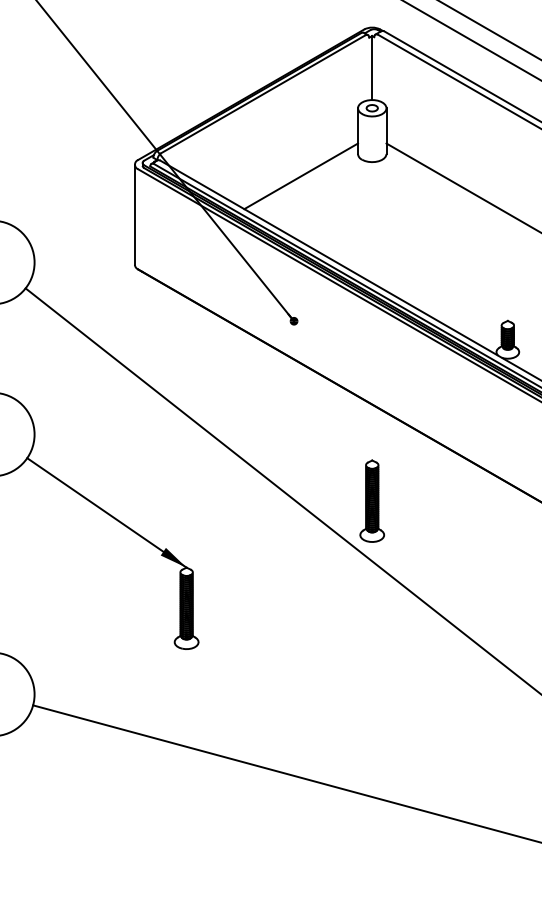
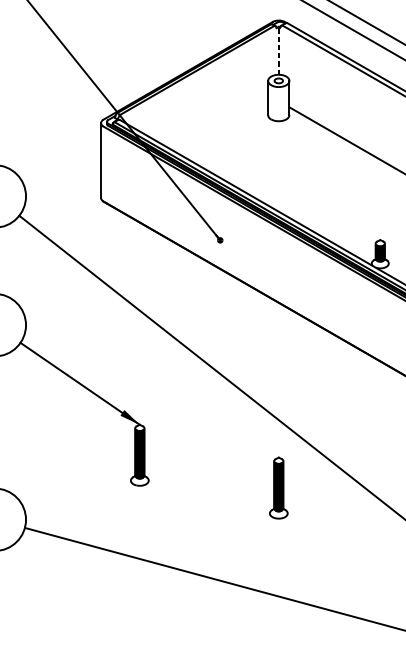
line: (372, 68) -> (278, 51), solid -> dashed
line: (300, 176) -> (225, 132), removed
part: (371, 500) -> (278, 487), moved

